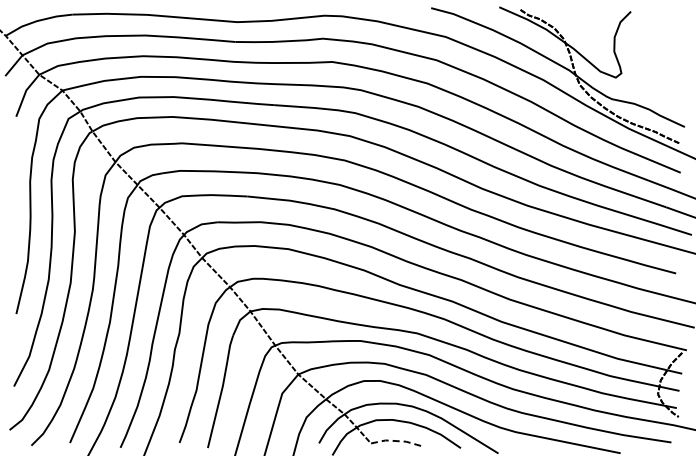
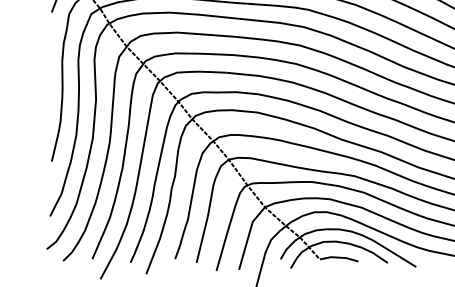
line: (396, 441) -> (339, 257), dashed -> solid

